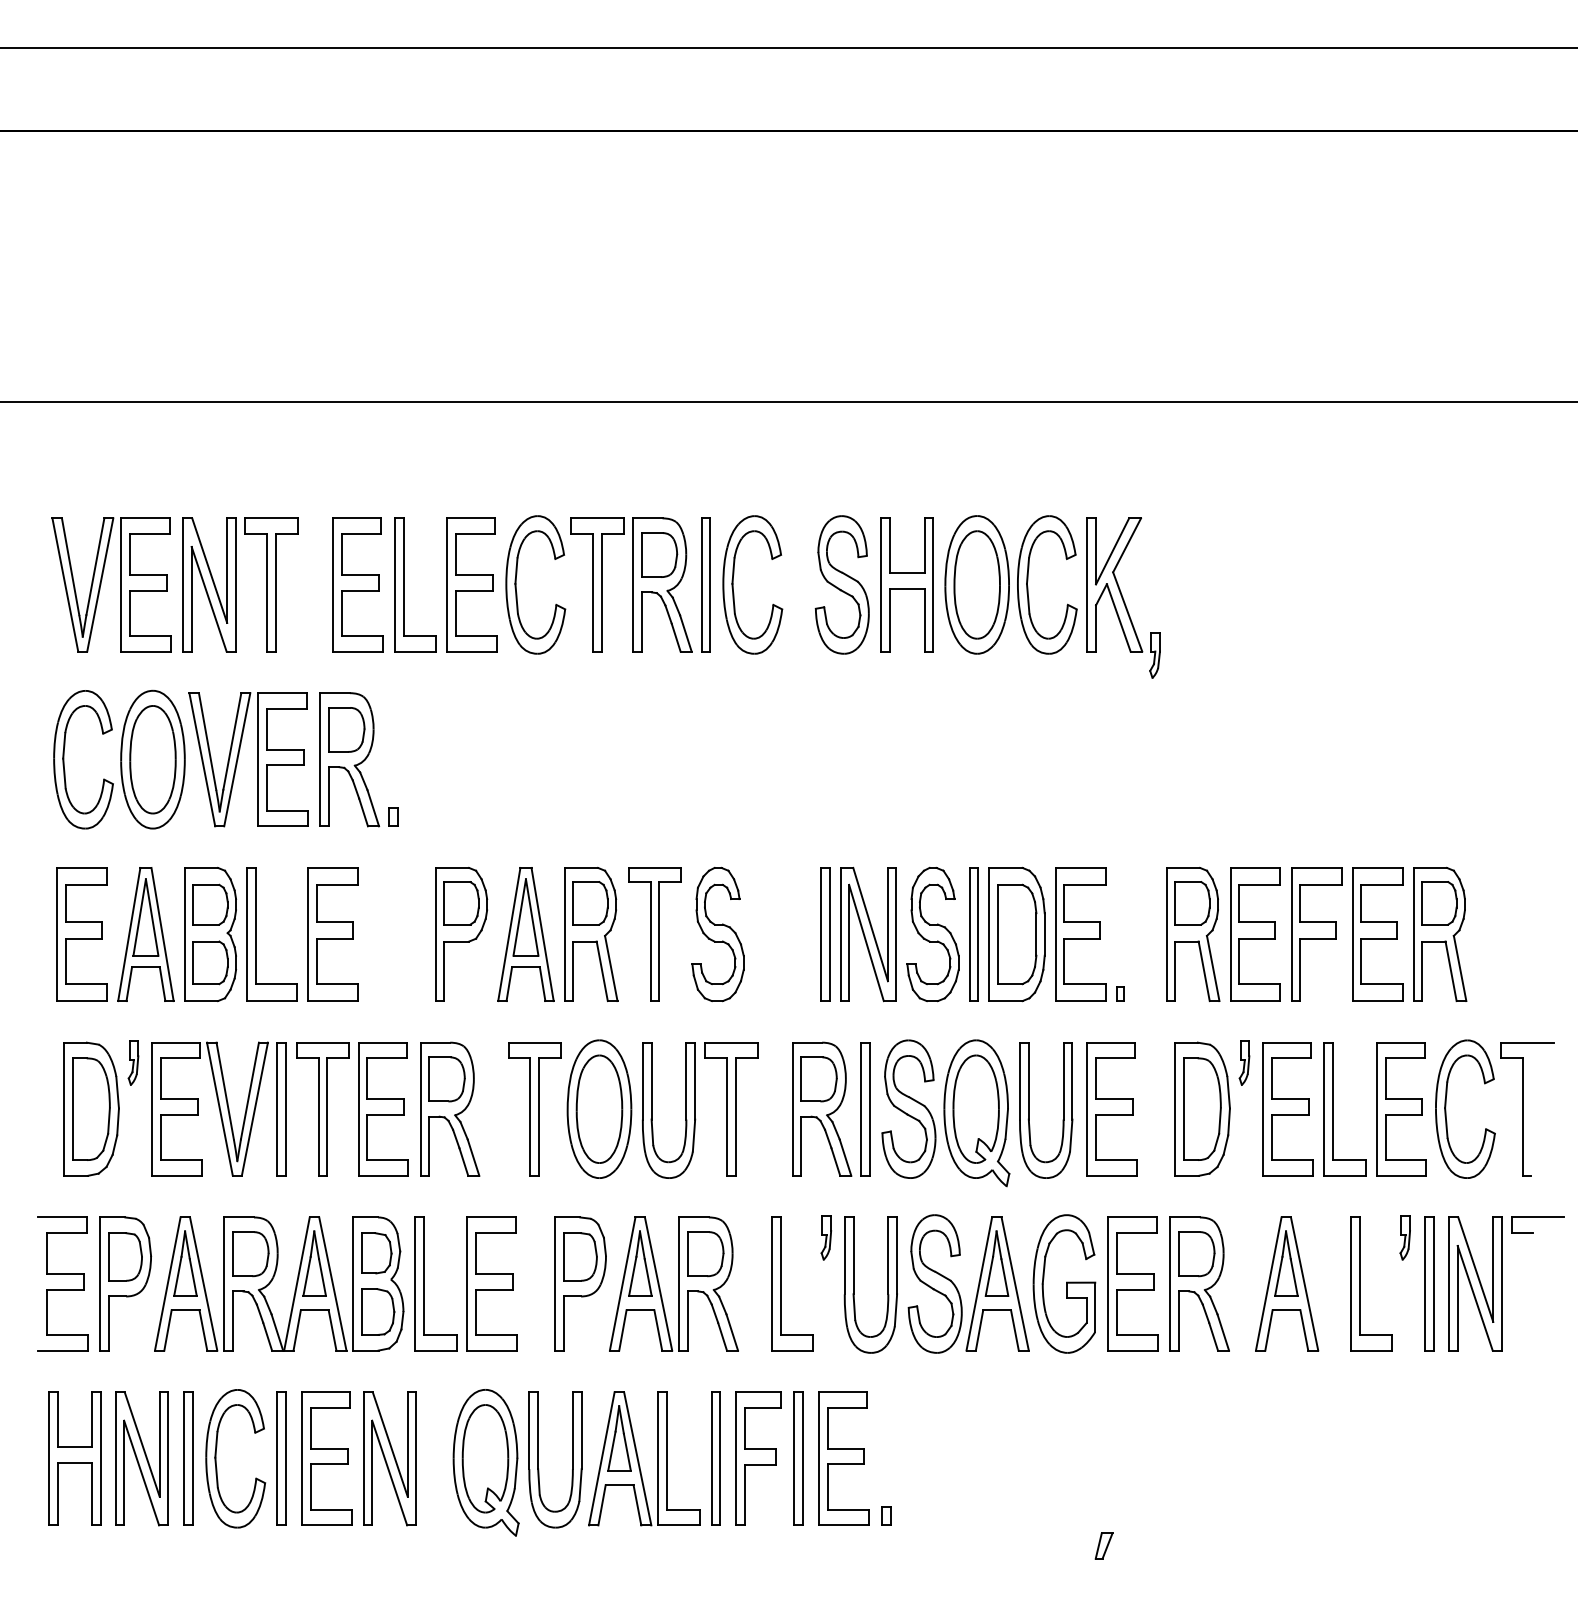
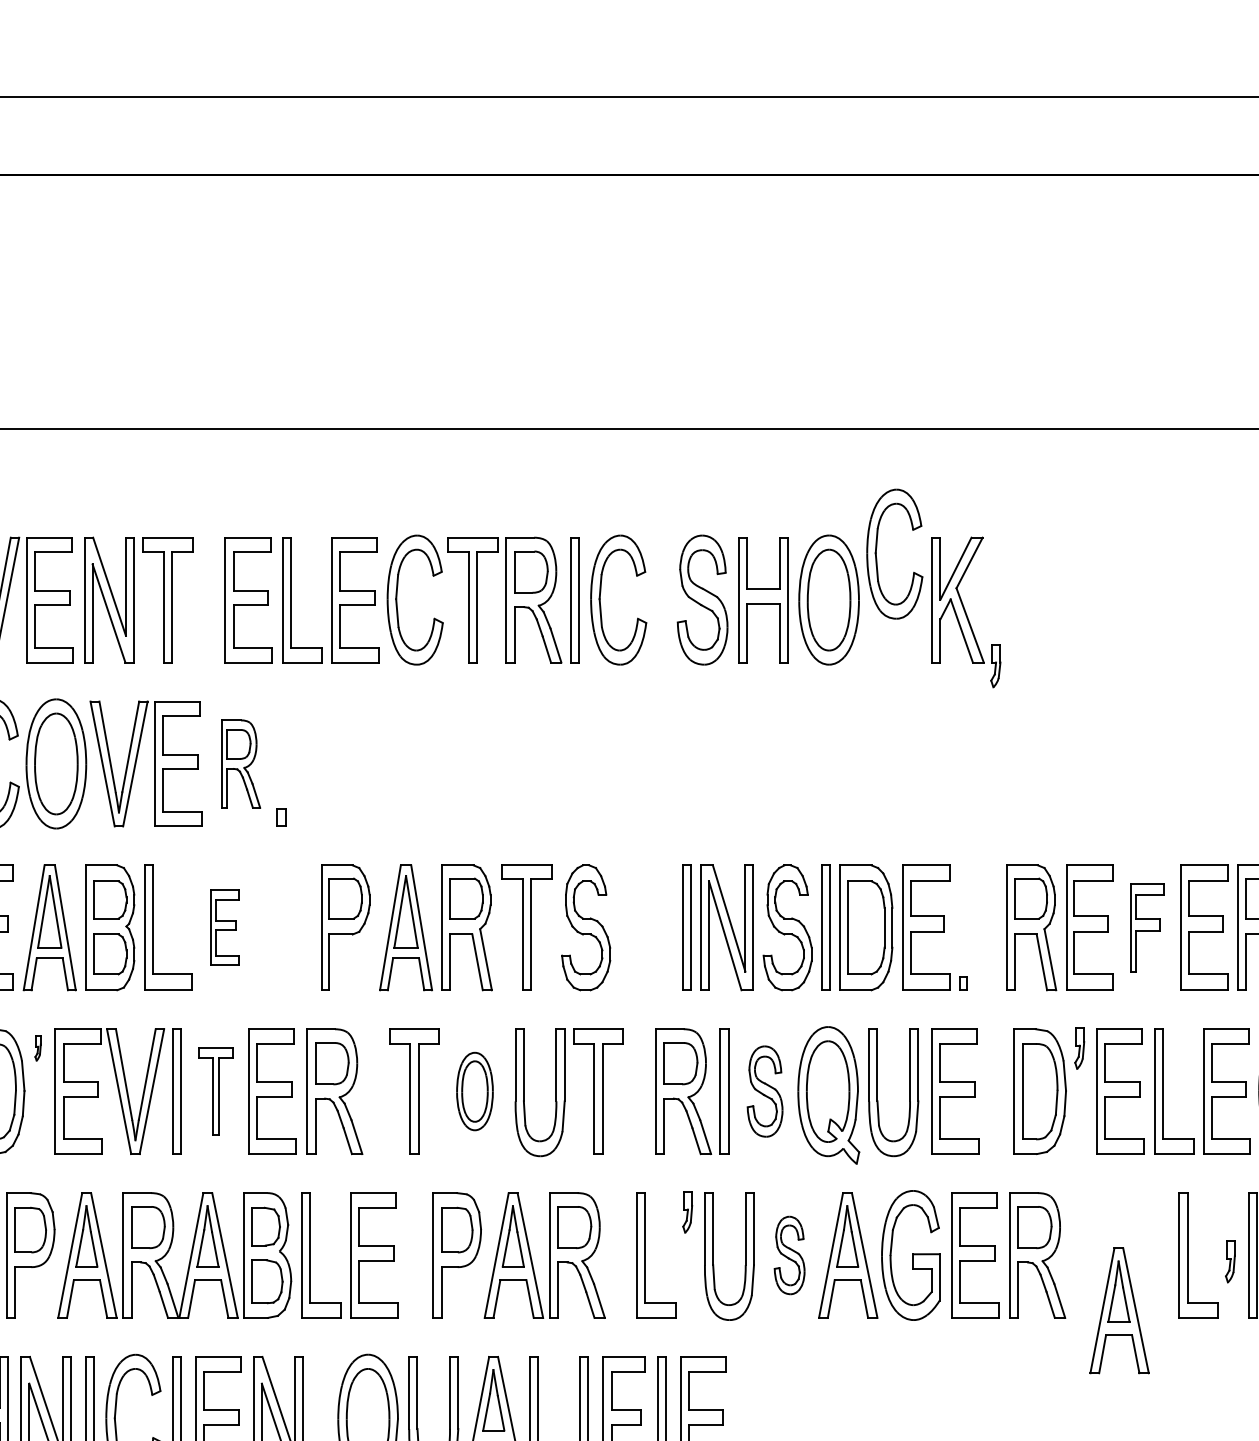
part: (1028, 586) -> (877, 555), moved
part: (349, 759) -> (240, 763), size x0.7
part: (332, 934) -> (224, 927), size x0.6
part: (1316, 934) -> (1147, 927), size x0.7
part: (133, 1062) -> (38, 1047), size x0.6
part: (599, 1108) -> (474, 1090), size x0.6
part: (908, 1108) -> (764, 1090), size x0.7
part: (322, 1109) -> (215, 1091), size x0.7
part: (1404, 1237) -> (1229, 1261), moved
part: (934, 1283) -> (789, 1255), size x0.6
part: (1287, 1283) -> (1119, 1310), moved

